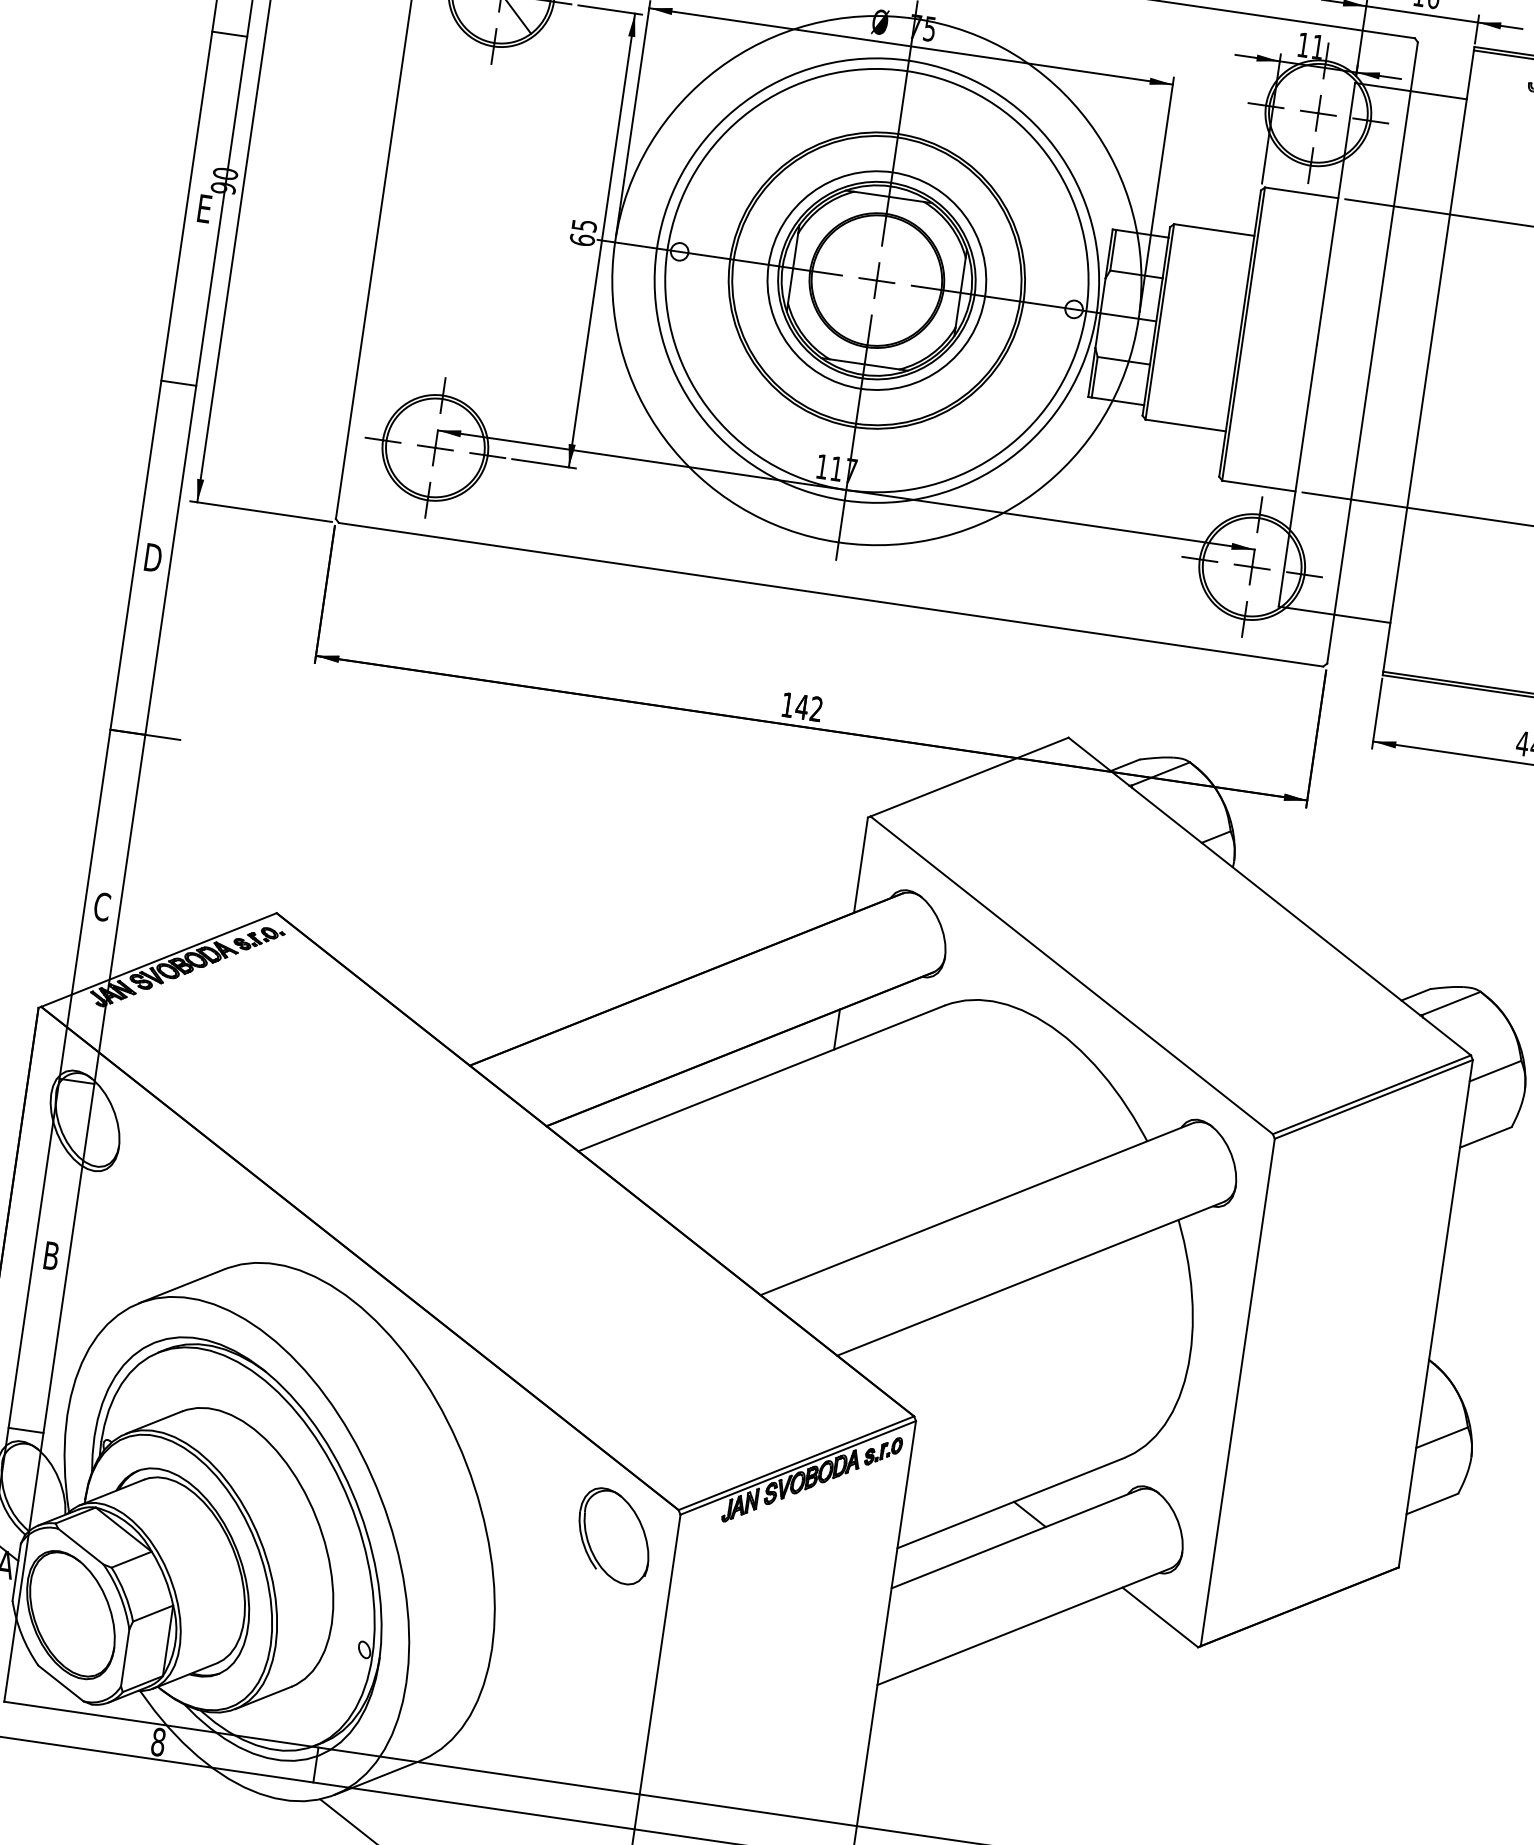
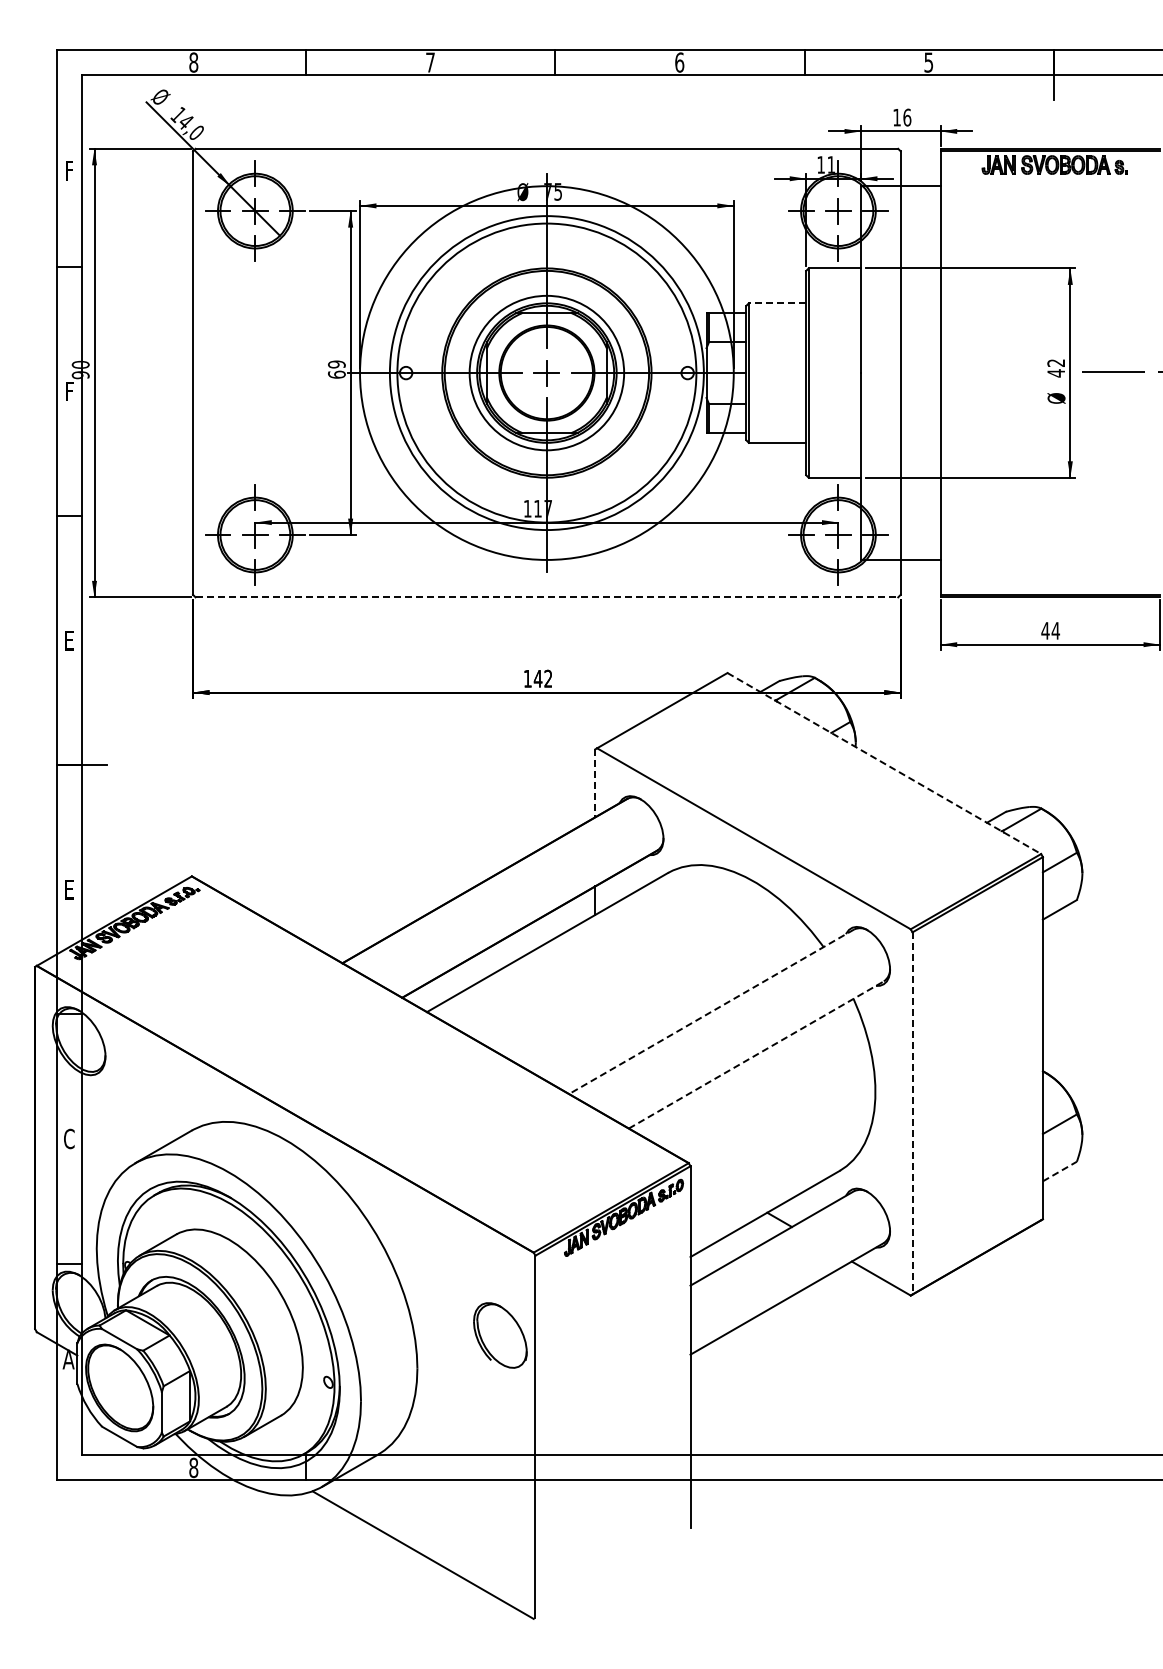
text: (205, 210) -> (70, 392), E -> F
text: (583, 225) -> (336, 364), 65 -> 69
line: (1214, 230) -> (777, 303), solid -> dashed
text: (153, 557) -> (69, 640), D -> E
line: (831, 595) -> (547, 597), solid -> dashed
line: (861, 865) -> (595, 783), solid -> dashed
line: (1270, 896) -> (884, 763), solid -> dashed
text: (101, 906) -> (68, 889), C -> E
line: (977, 1208) -> (711, 1011), solid -> dashed
text: (51, 1255) -> (69, 1138), B -> C
line: (1031, 1278) -> (756, 1054), solid -> dashed
line: (1237, 1392) -> (912, 1113), solid -> dashed
line: (1431, 1503) -> (1059, 1171), solid -> dashed
part: (614, 1536) -> (500, 1335), moved

